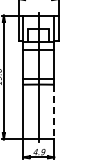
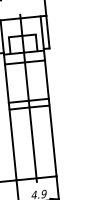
line: (54, 112) -> (53, 141), dashed -> solid

